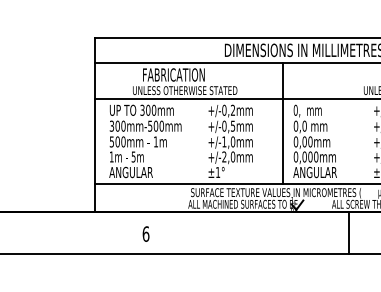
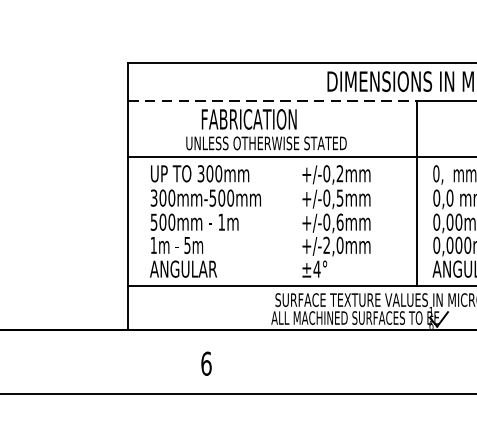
line: (189, 63) -> (273, 101), solid -> dashed
text: (228, 141) -> (333, 221), +/-1,0mm -> +/-0,6mm
text: (217, 172) -> (316, 269), ±1° -> ±4°

